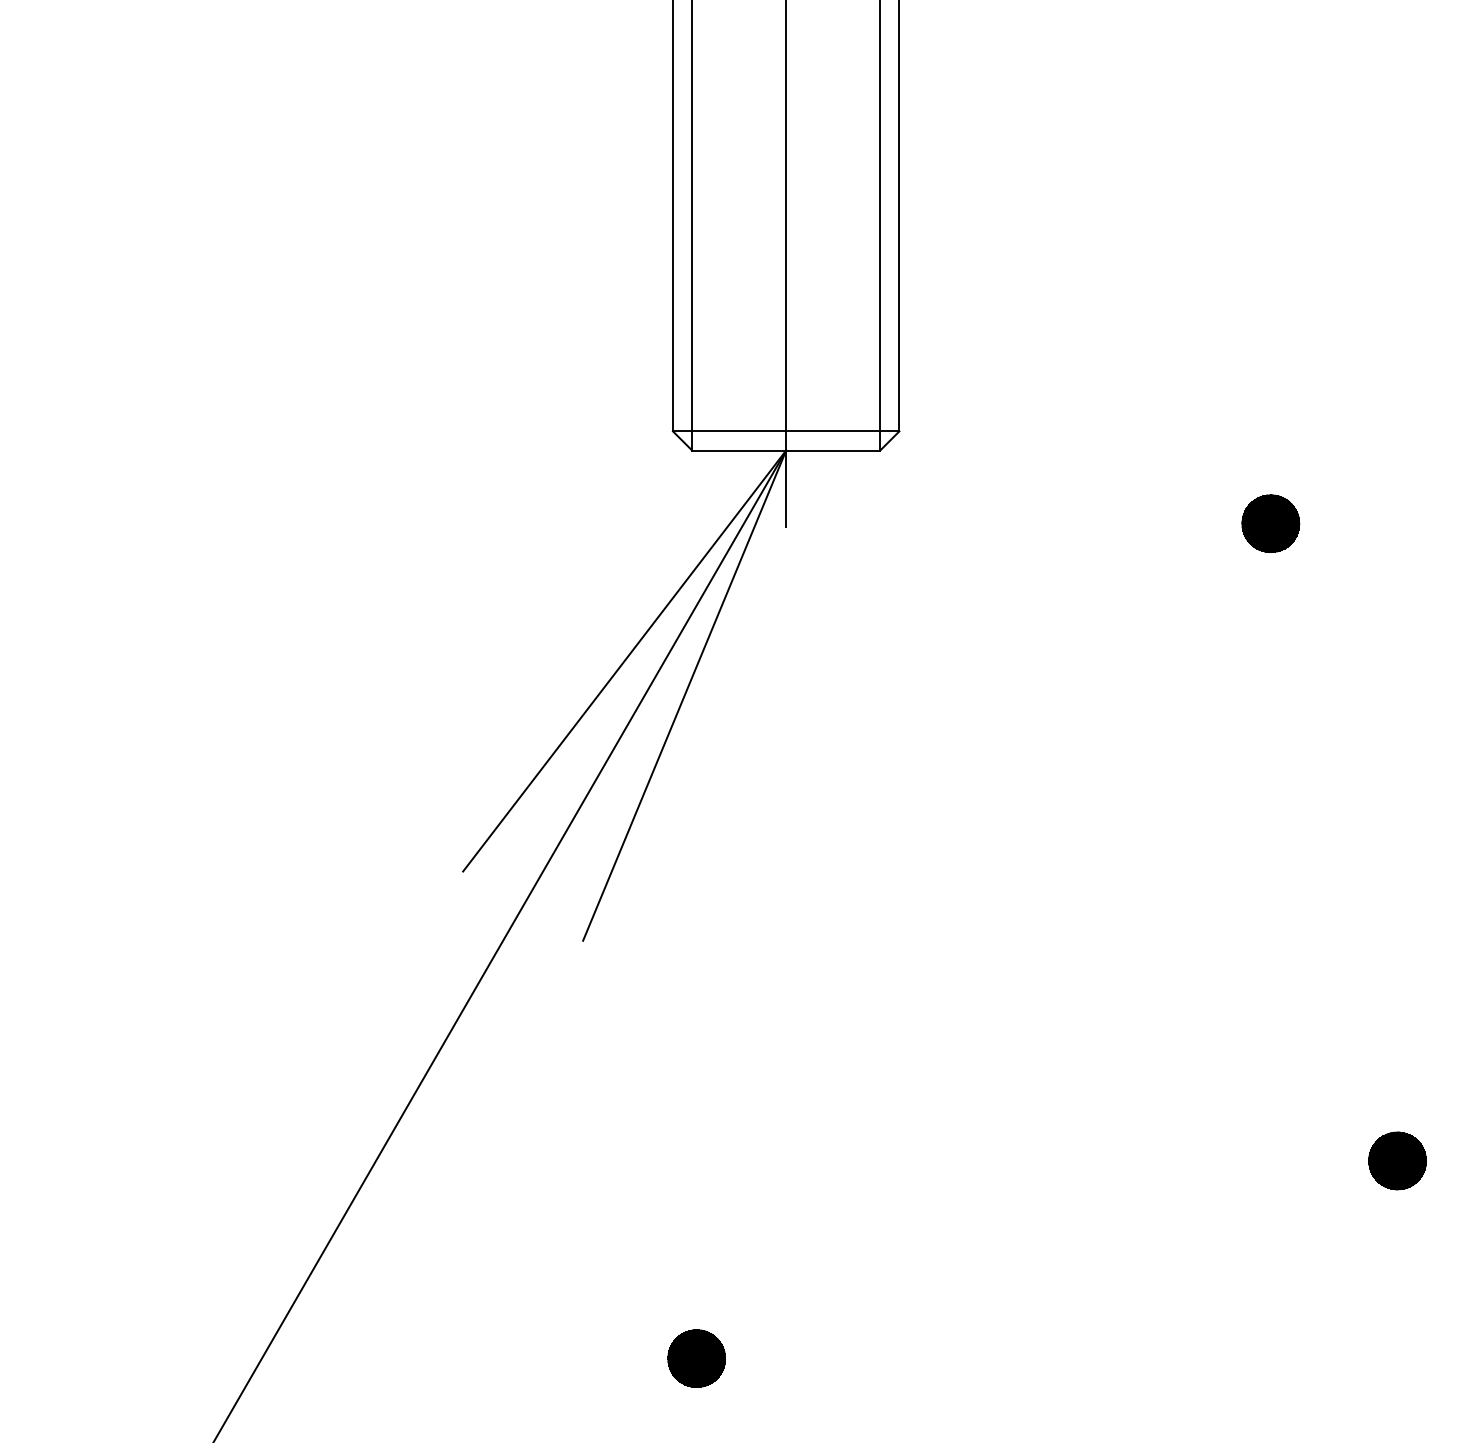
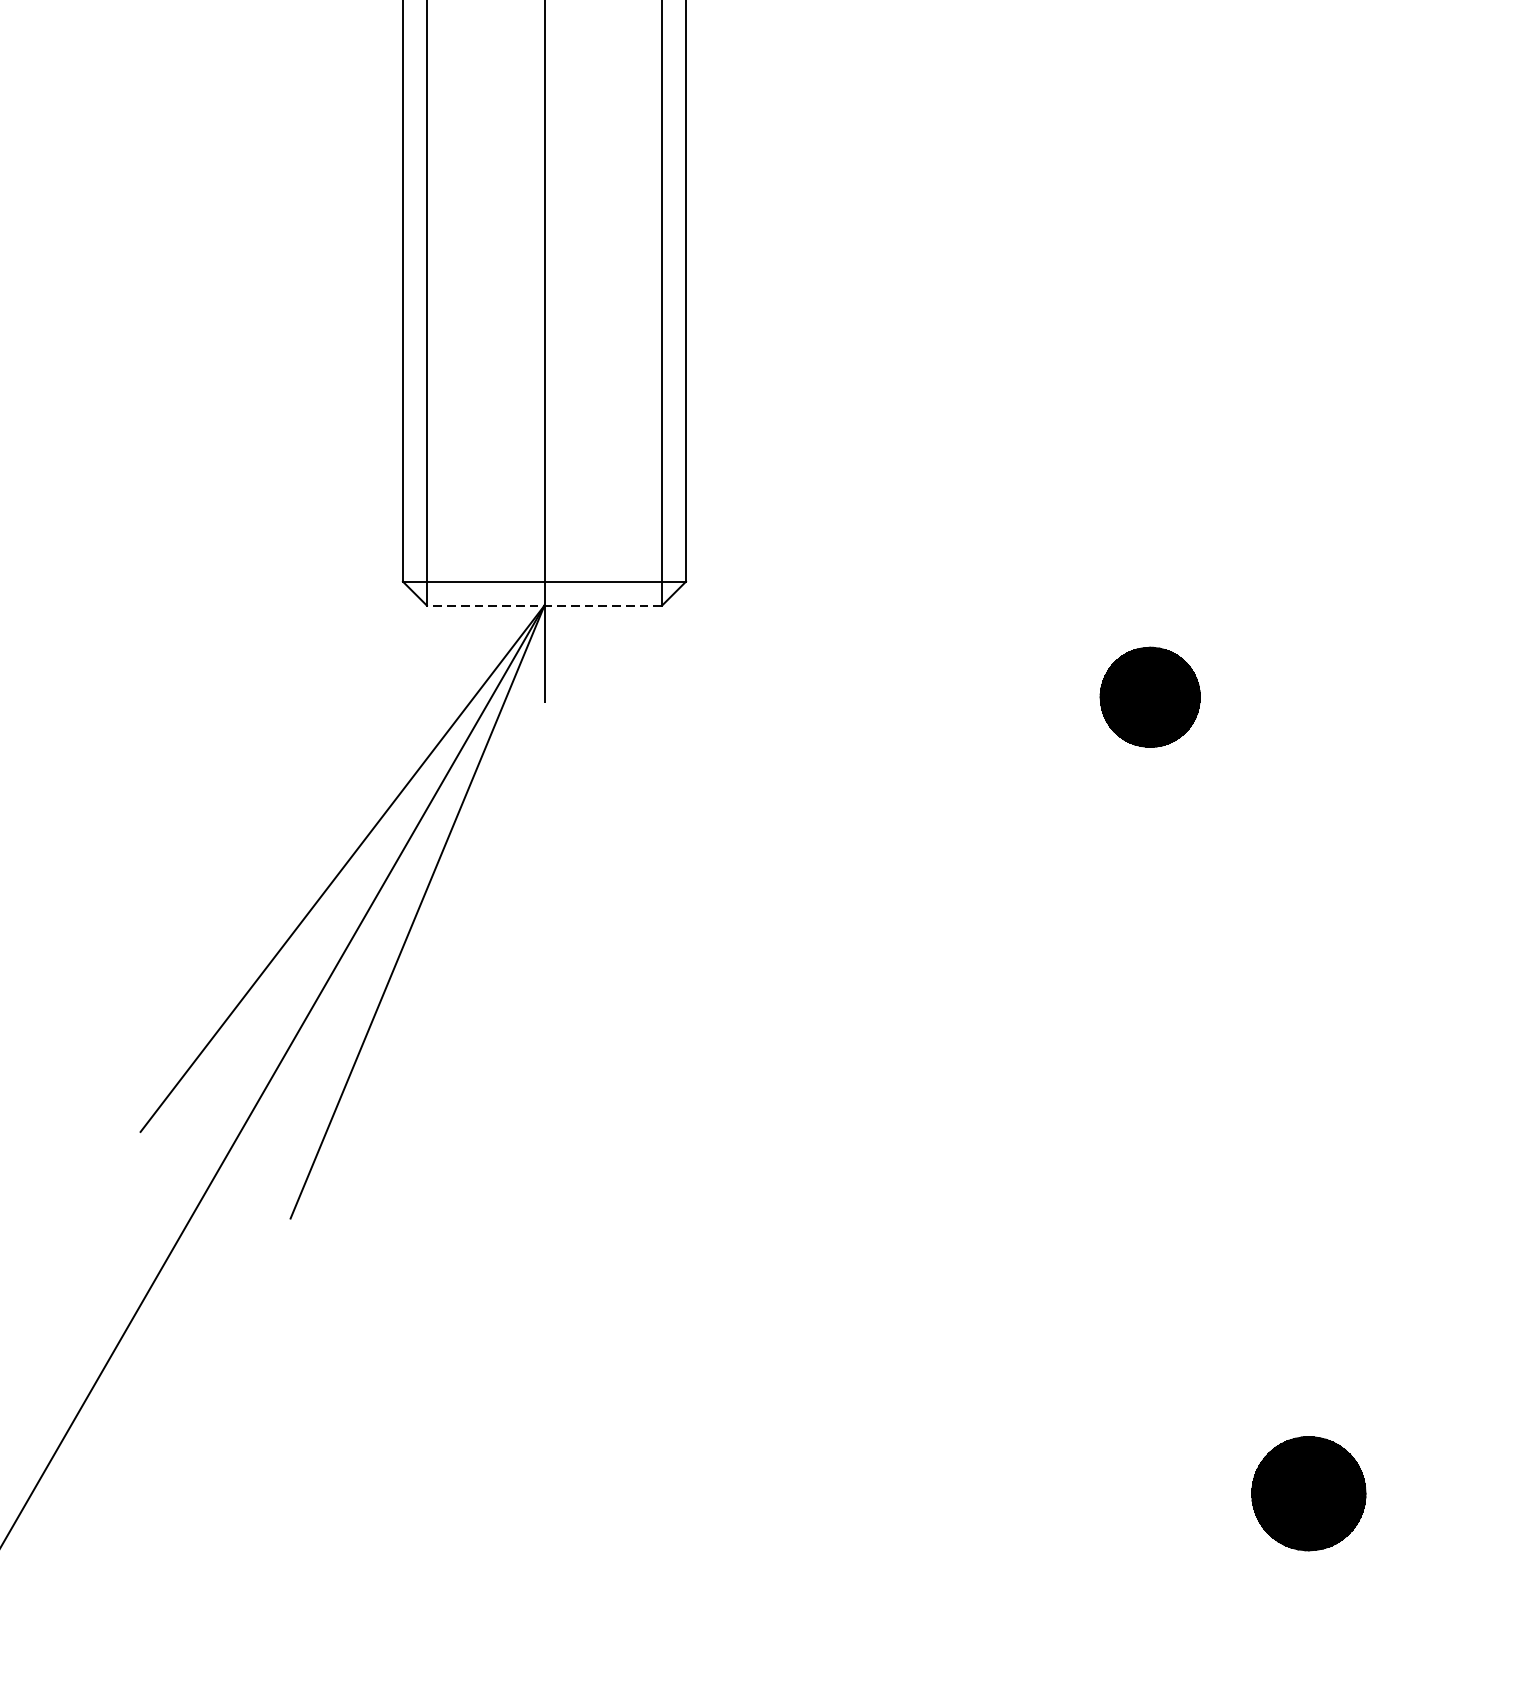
line: (785, 450) -> (543, 605), solid -> dashed
part: (1270, 523) -> (1149, 696), size x1.4
part: (1397, 1160) -> (1308, 1493), size x1.6

